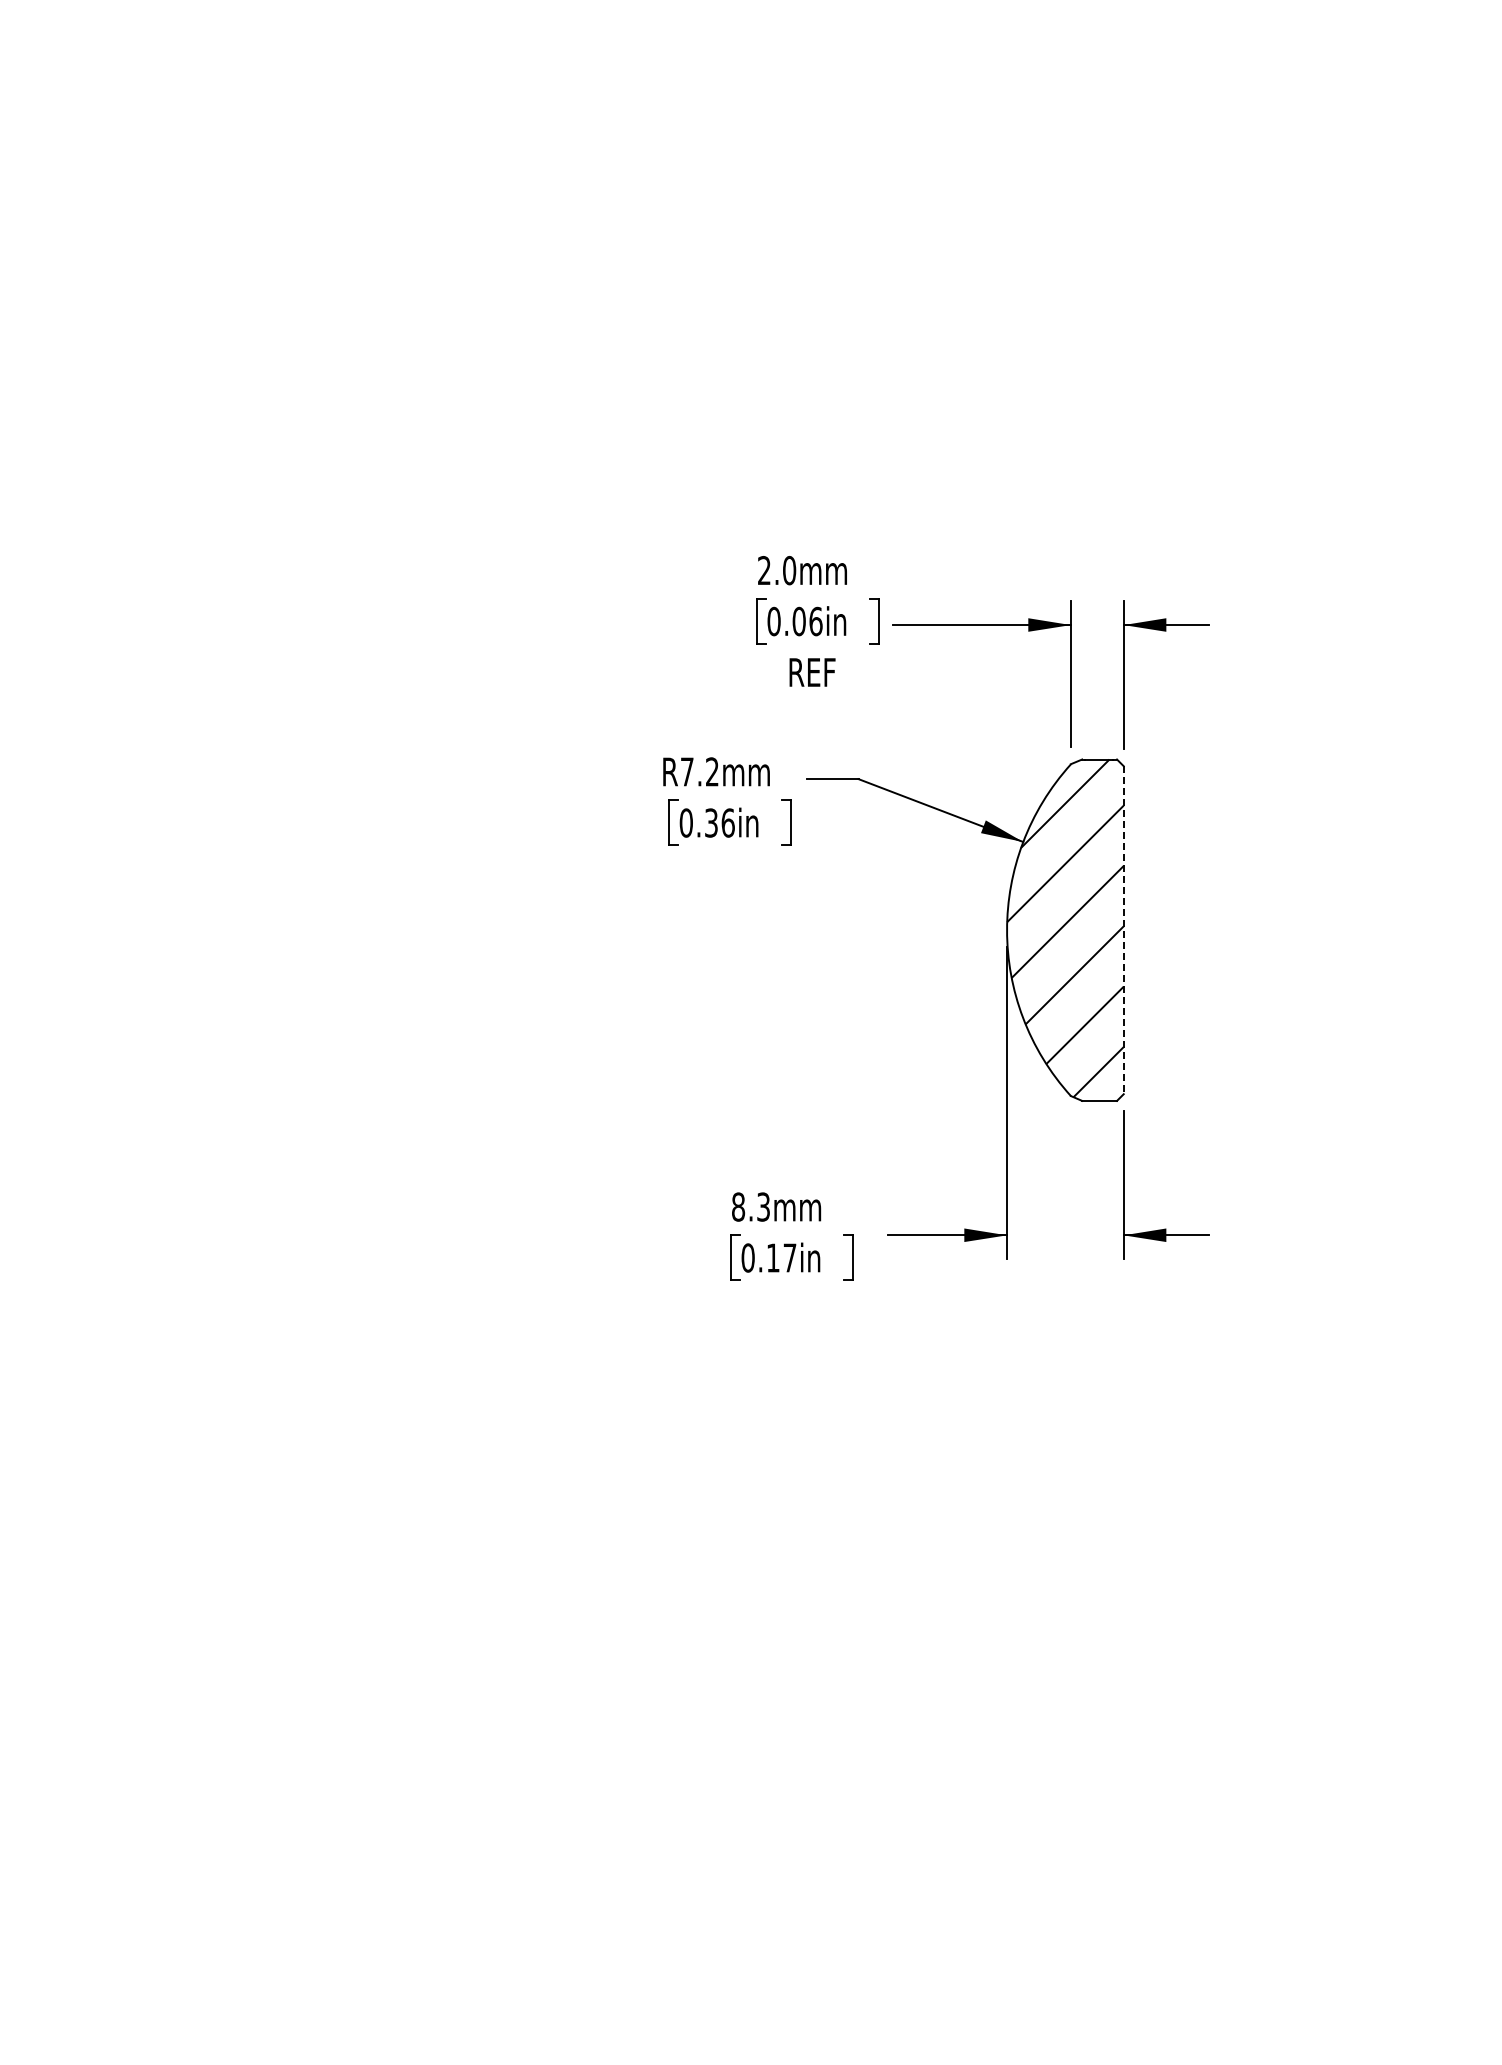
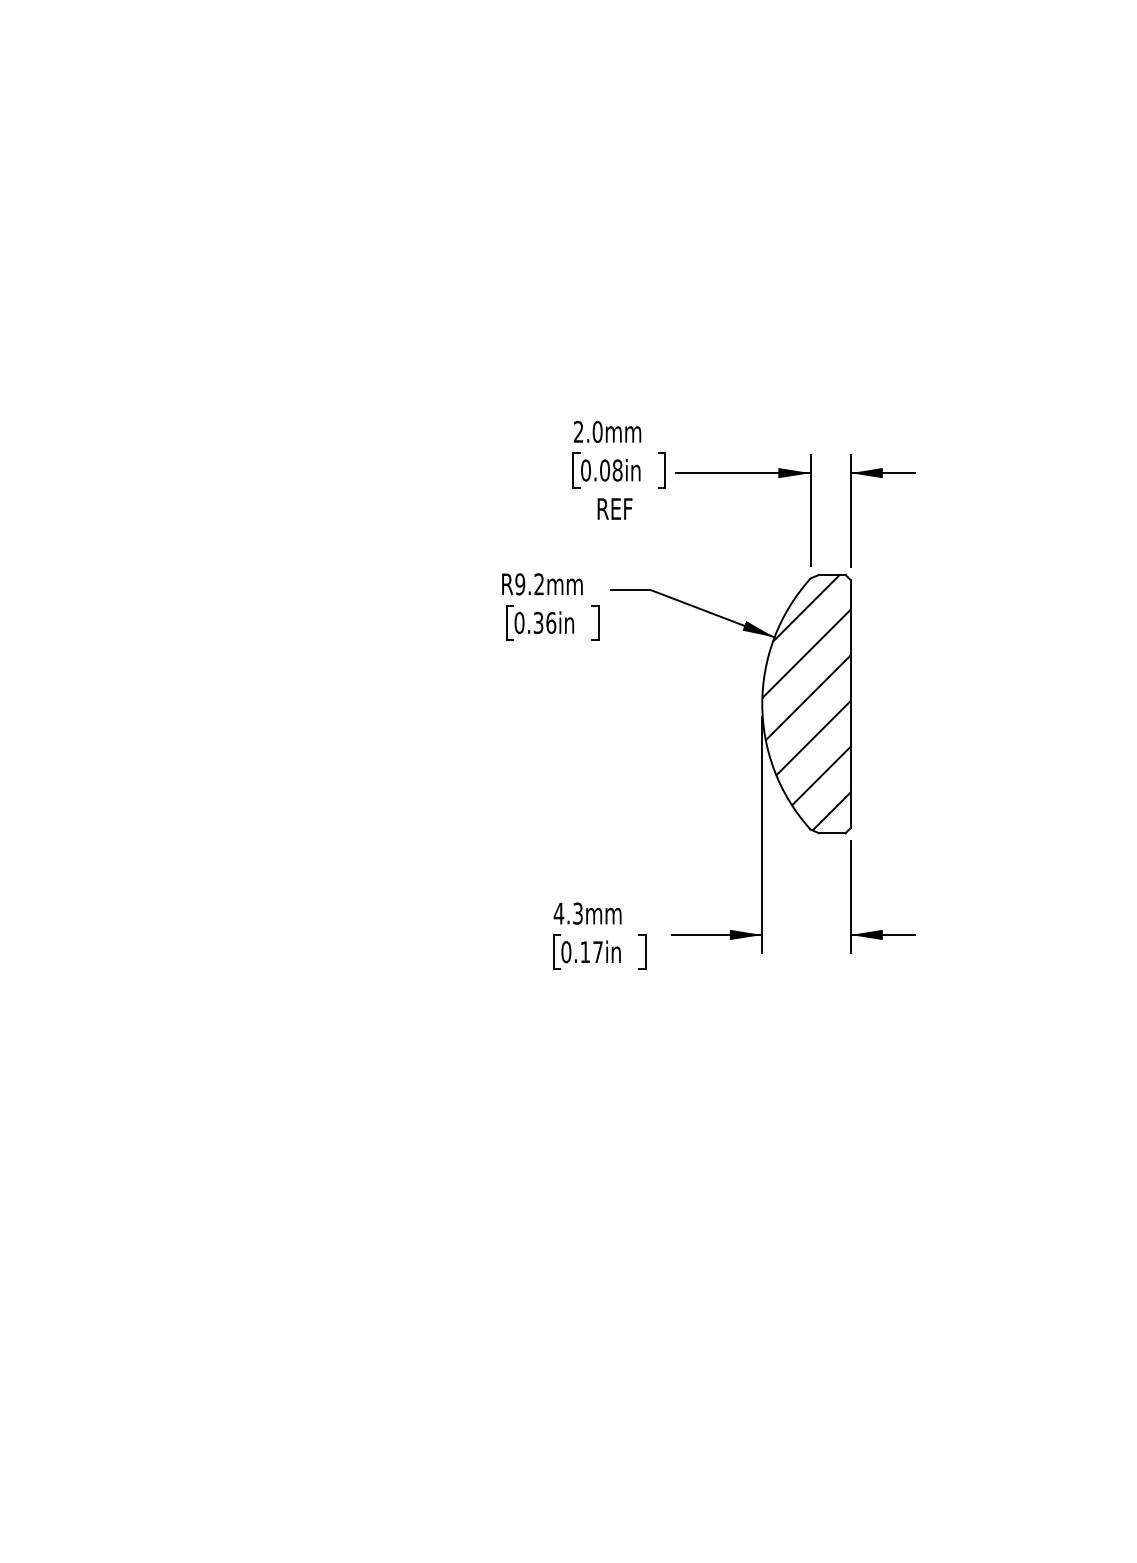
text: (815, 621) -> (617, 470), 0.06in -> 0.08in
text: (686, 771) -> (519, 583), R7.2mm -> R9.2mm
line: (1123, 930) -> (850, 704), dashed -> solid
text: (738, 1206) -> (559, 913), 8.3mm -> 4.3mm

